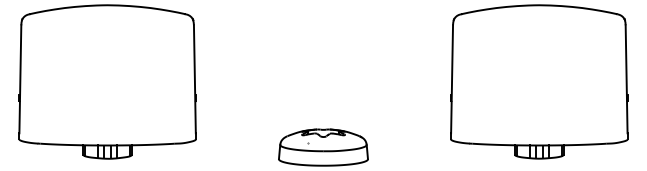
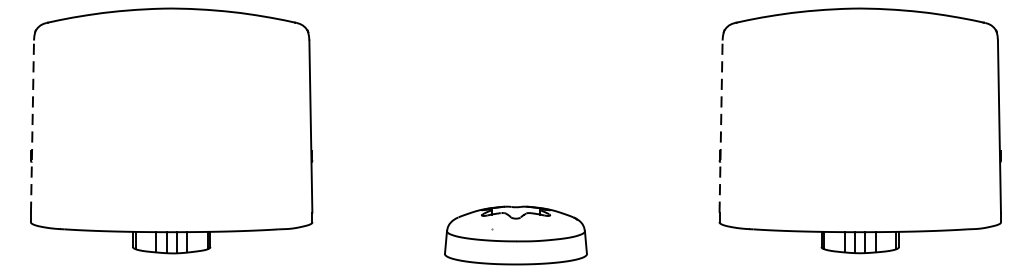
line: (20, 79) -> (32, 126), solid -> dashed
line: (452, 79) -> (721, 126), solid -> dashed

